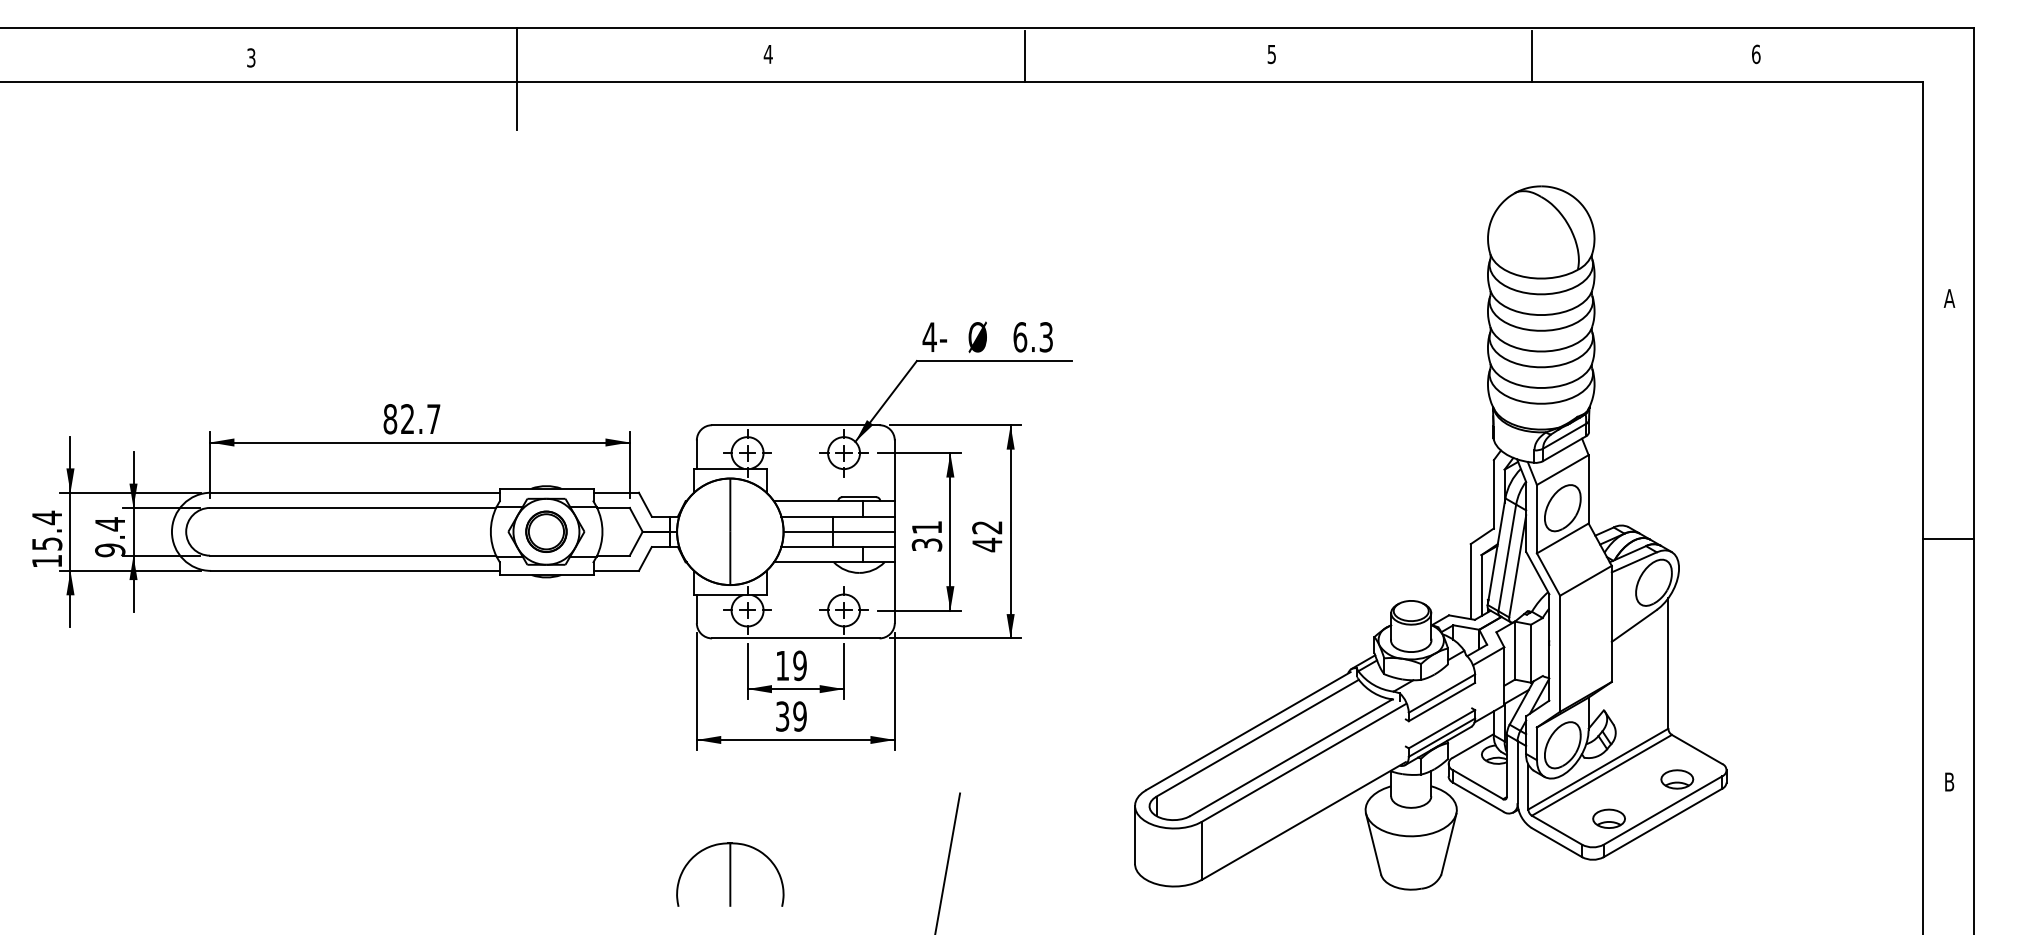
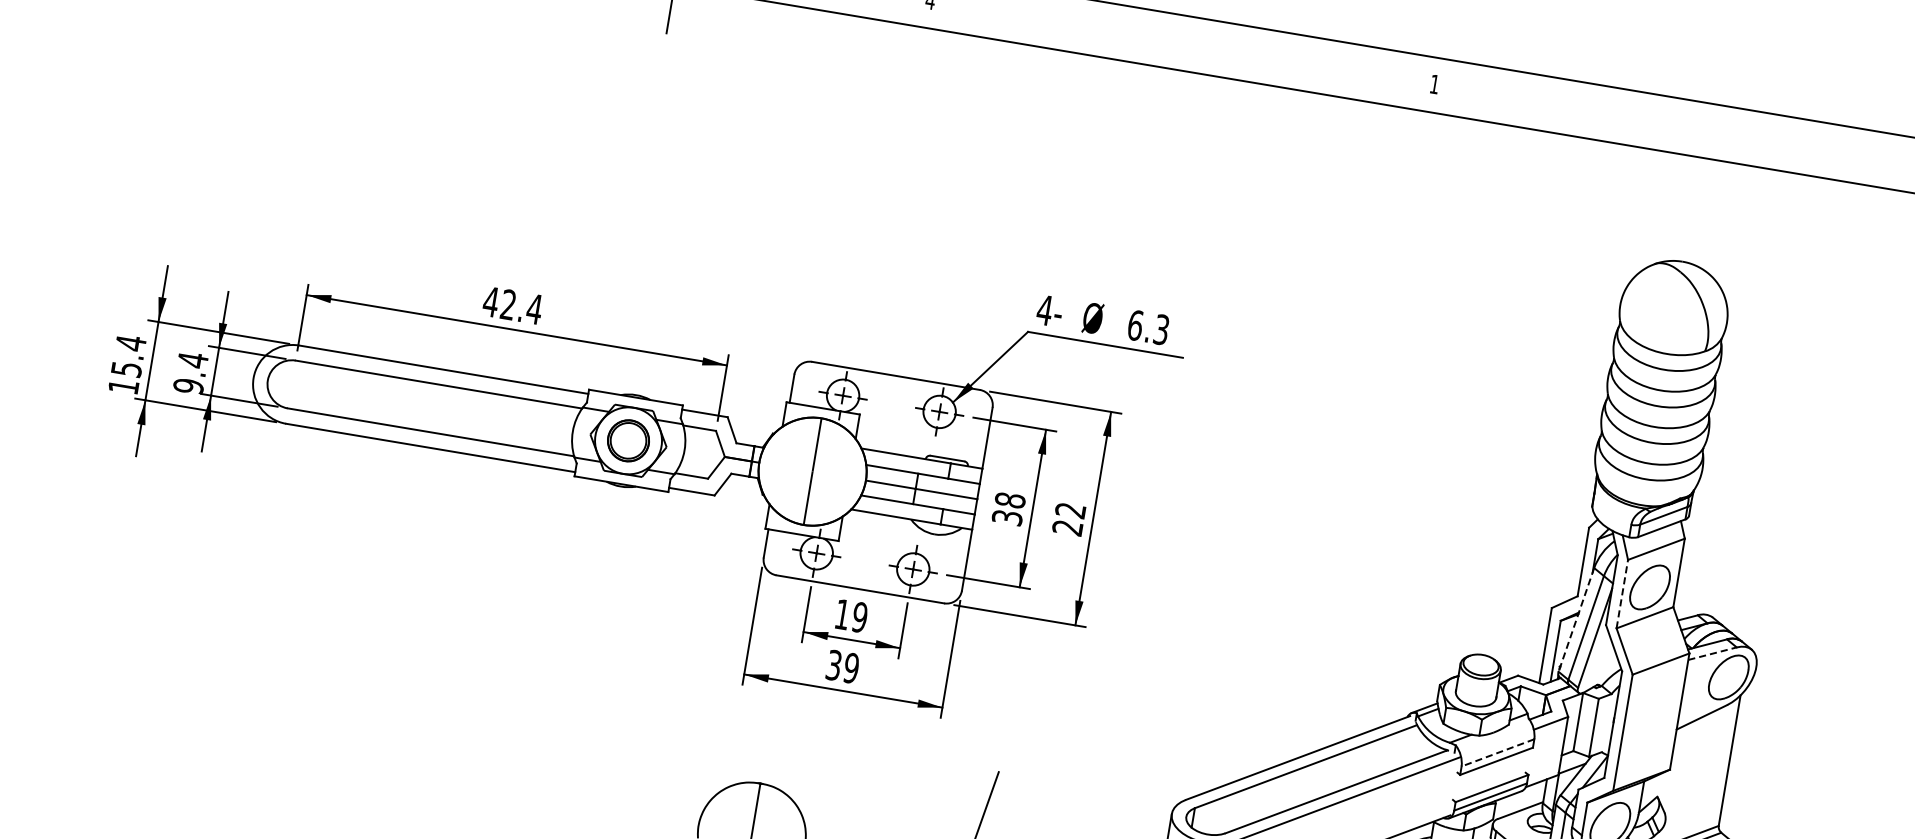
text: (1271, 54) -> (1434, 84), 5 -> 1
line: (1024, 56) -> (1186, 45), removed
line: (1532, 56) -> (1695, 130), removed
text: (411, 419) -> (512, 305), 82.7 -> 42.4
line: (1536, 518) -> (1621, 593), solid -> dashed
text: (926, 527) -> (1009, 500), 31 -> 38
text: (987, 544) -> (1067, 527), 42 -> 22
line: (1496, 552) -> (1576, 620), solid -> dashed
line: (1634, 562) -> (1712, 653), solid -> dashed
line: (1441, 693) -> (1497, 752), solid -> dashed

